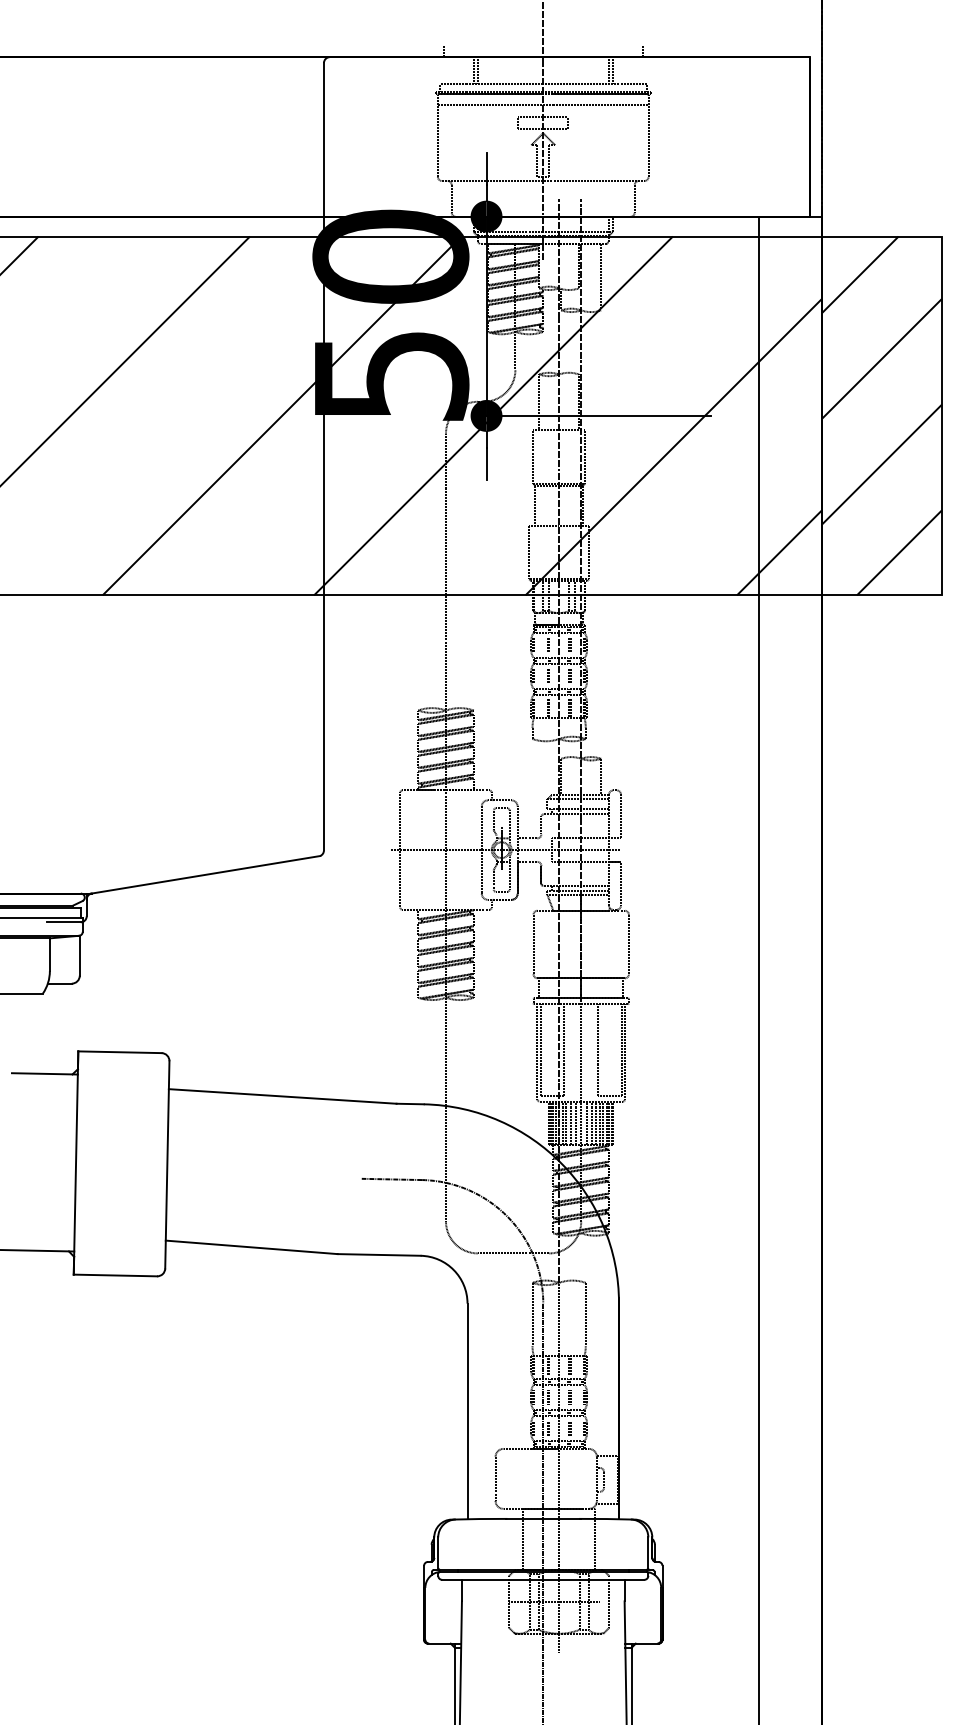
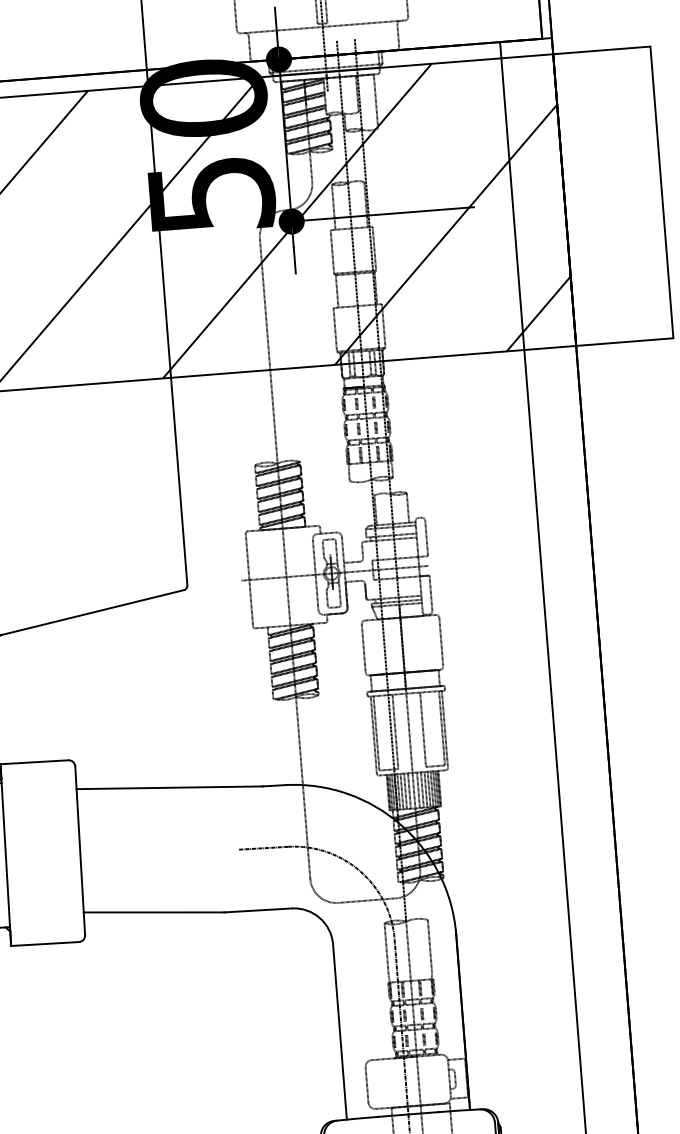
hatch: (881, 415) -> (612, 195), removed

